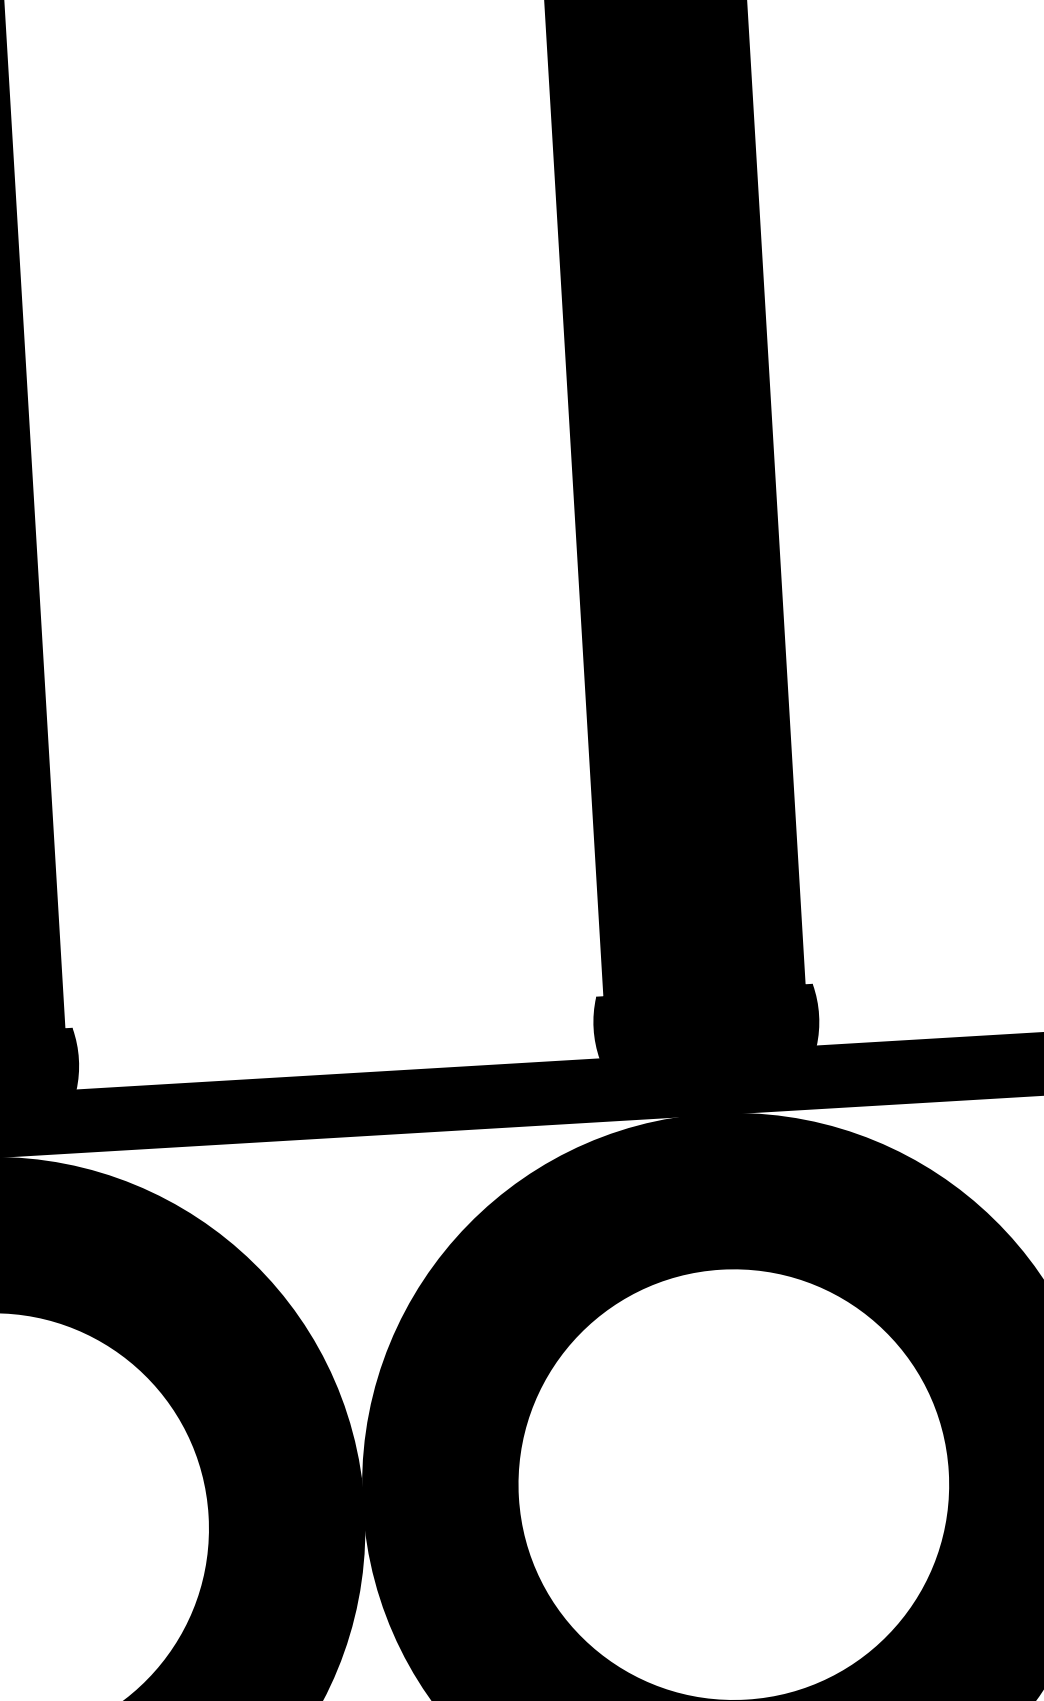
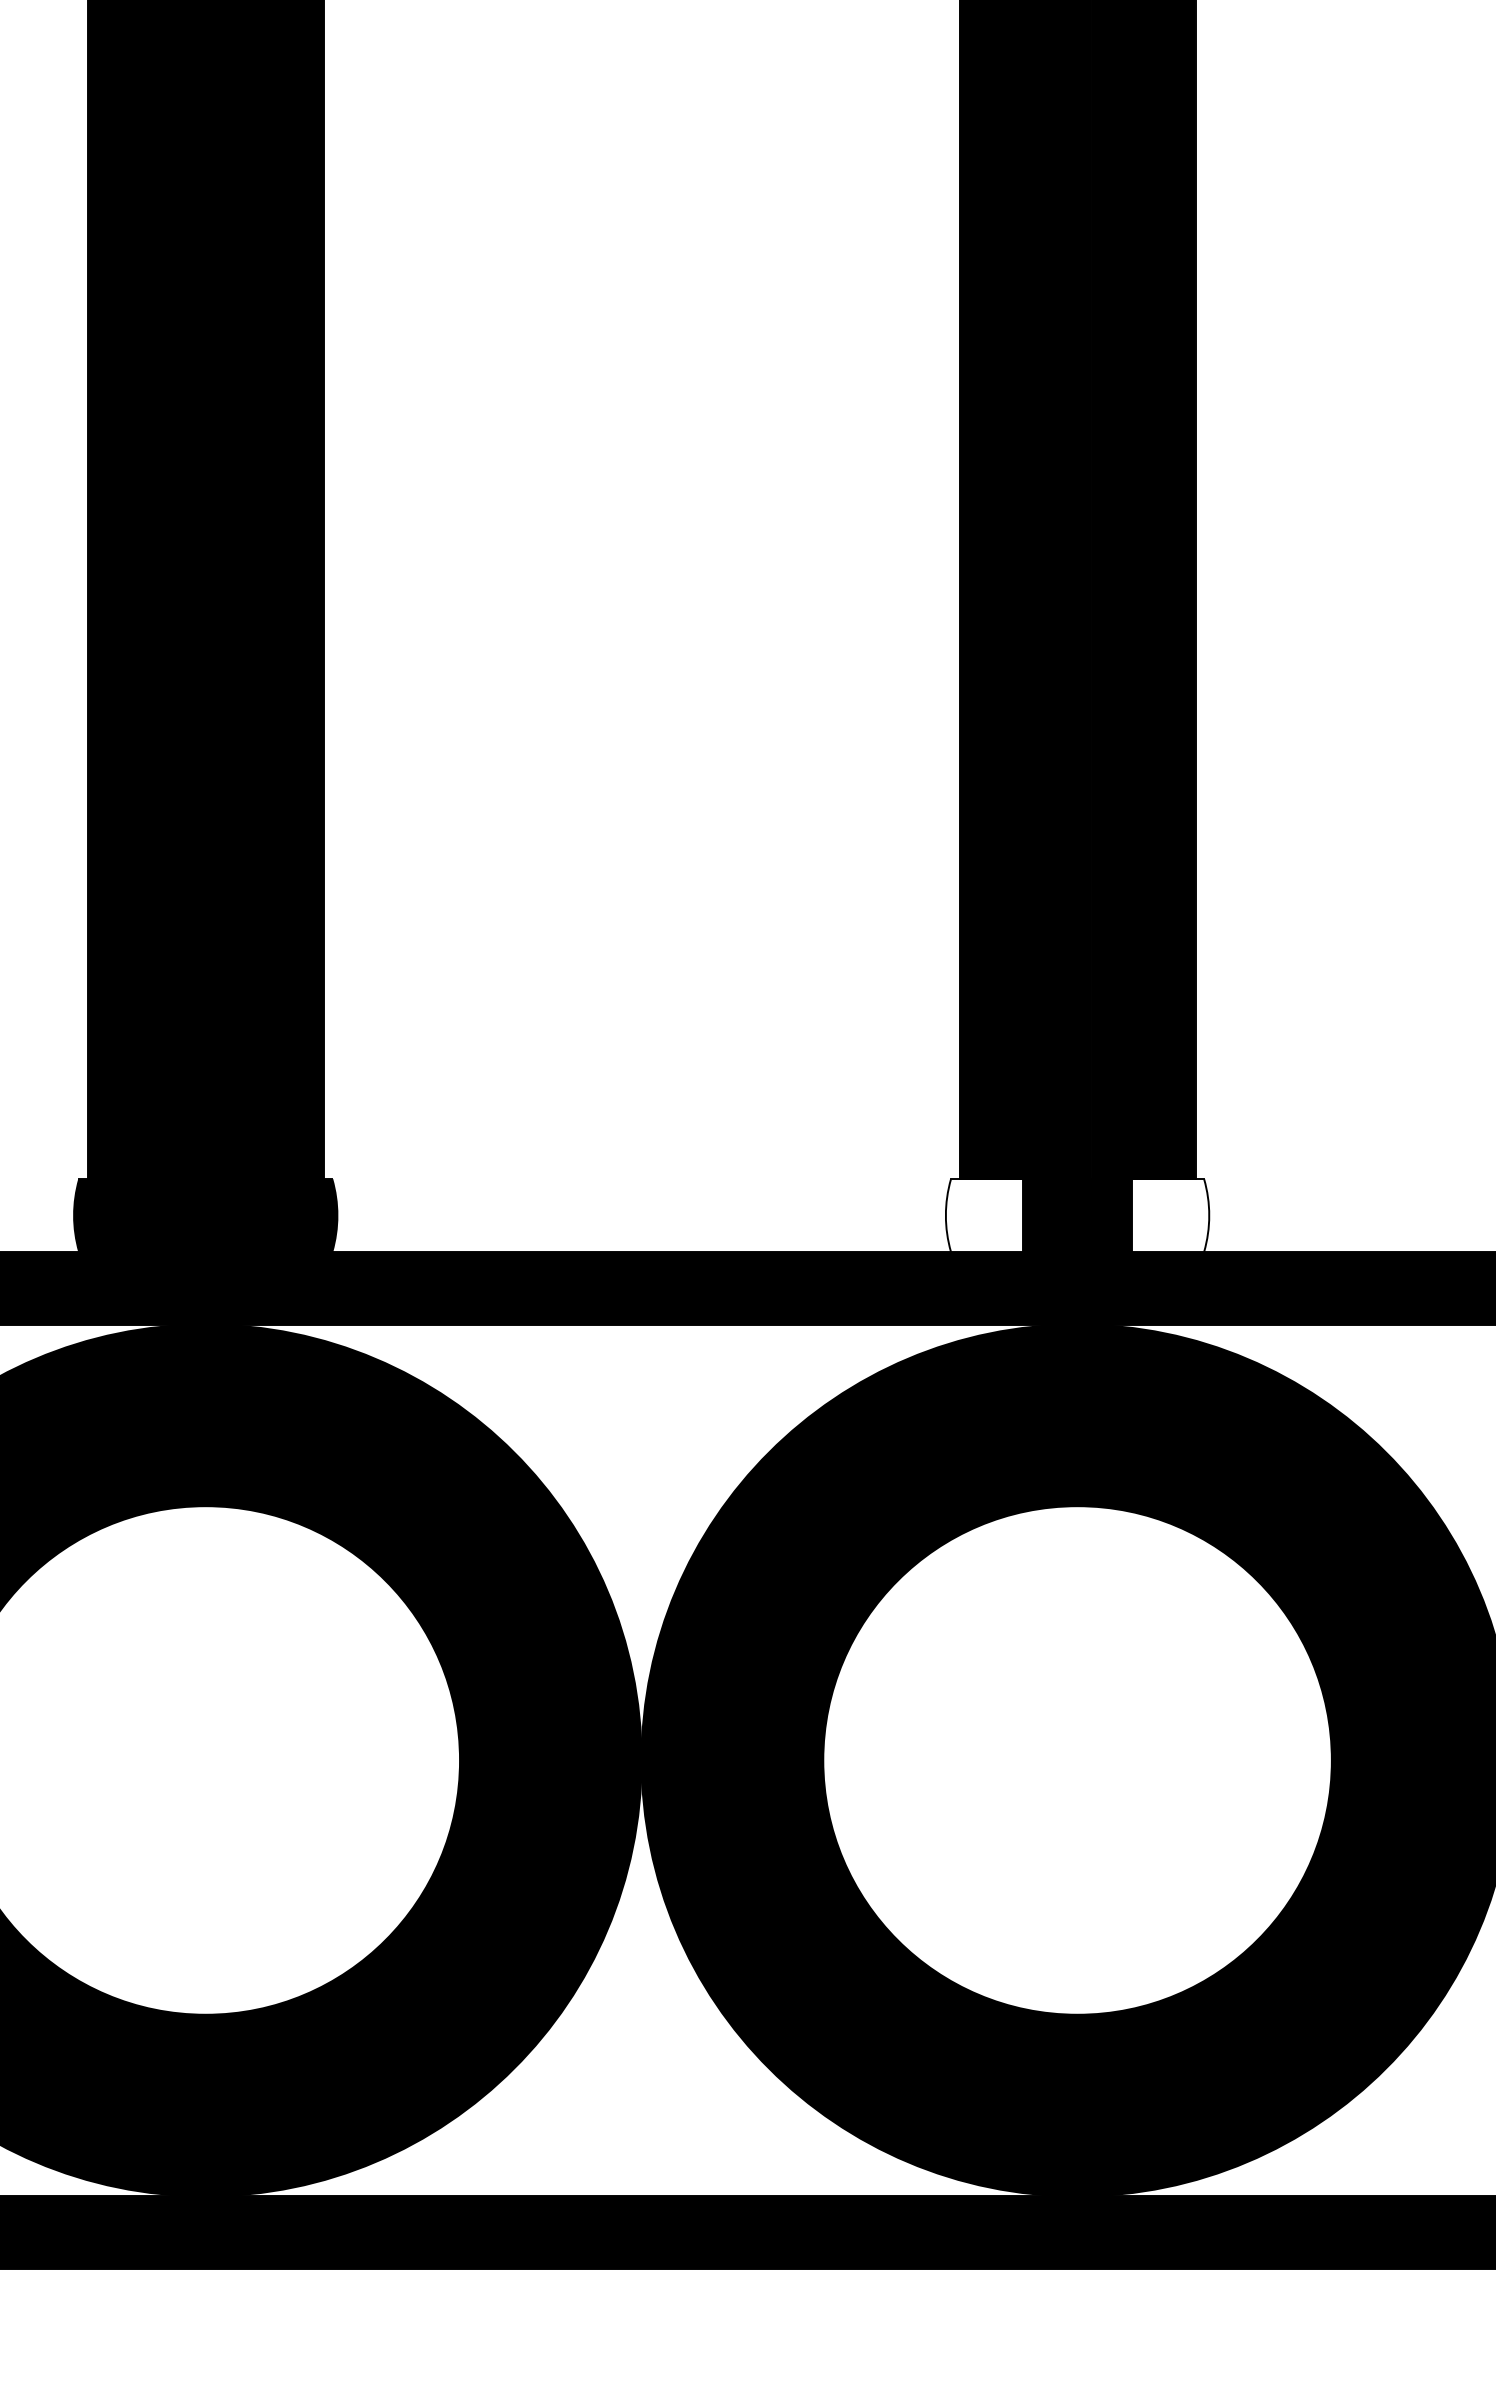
fill: (706, 1021) -> (1077, 1215), removed

